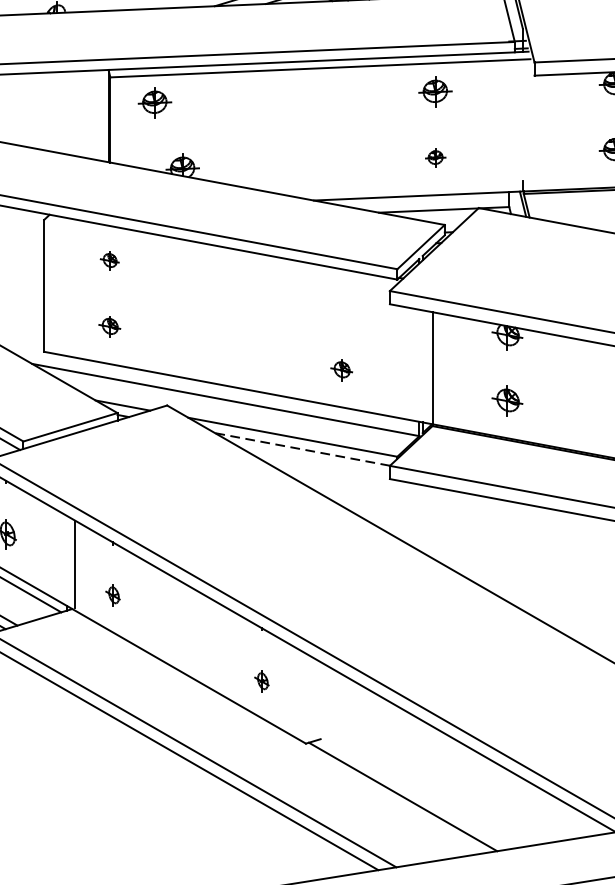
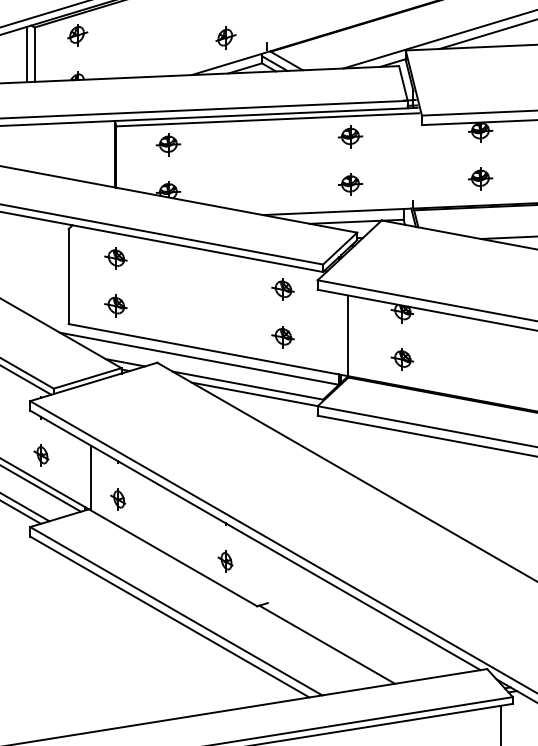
part: (154, 102) -> (168, 144), moved
part: (435, 158) -> (350, 184), size x1.67
part: (109, 260) -> (115, 258), size x1.67
part: (341, 303) -> (282, 289), added
part: (109, 326) -> (115, 305), size x1.43
part: (341, 370) -> (282, 337), size x1.43
line: (302, 449) -> (254, 394), dashed -> solid
part: (113, 595) -> (118, 499), size x1.43
part: (261, 681) -> (225, 561), size x1.43

